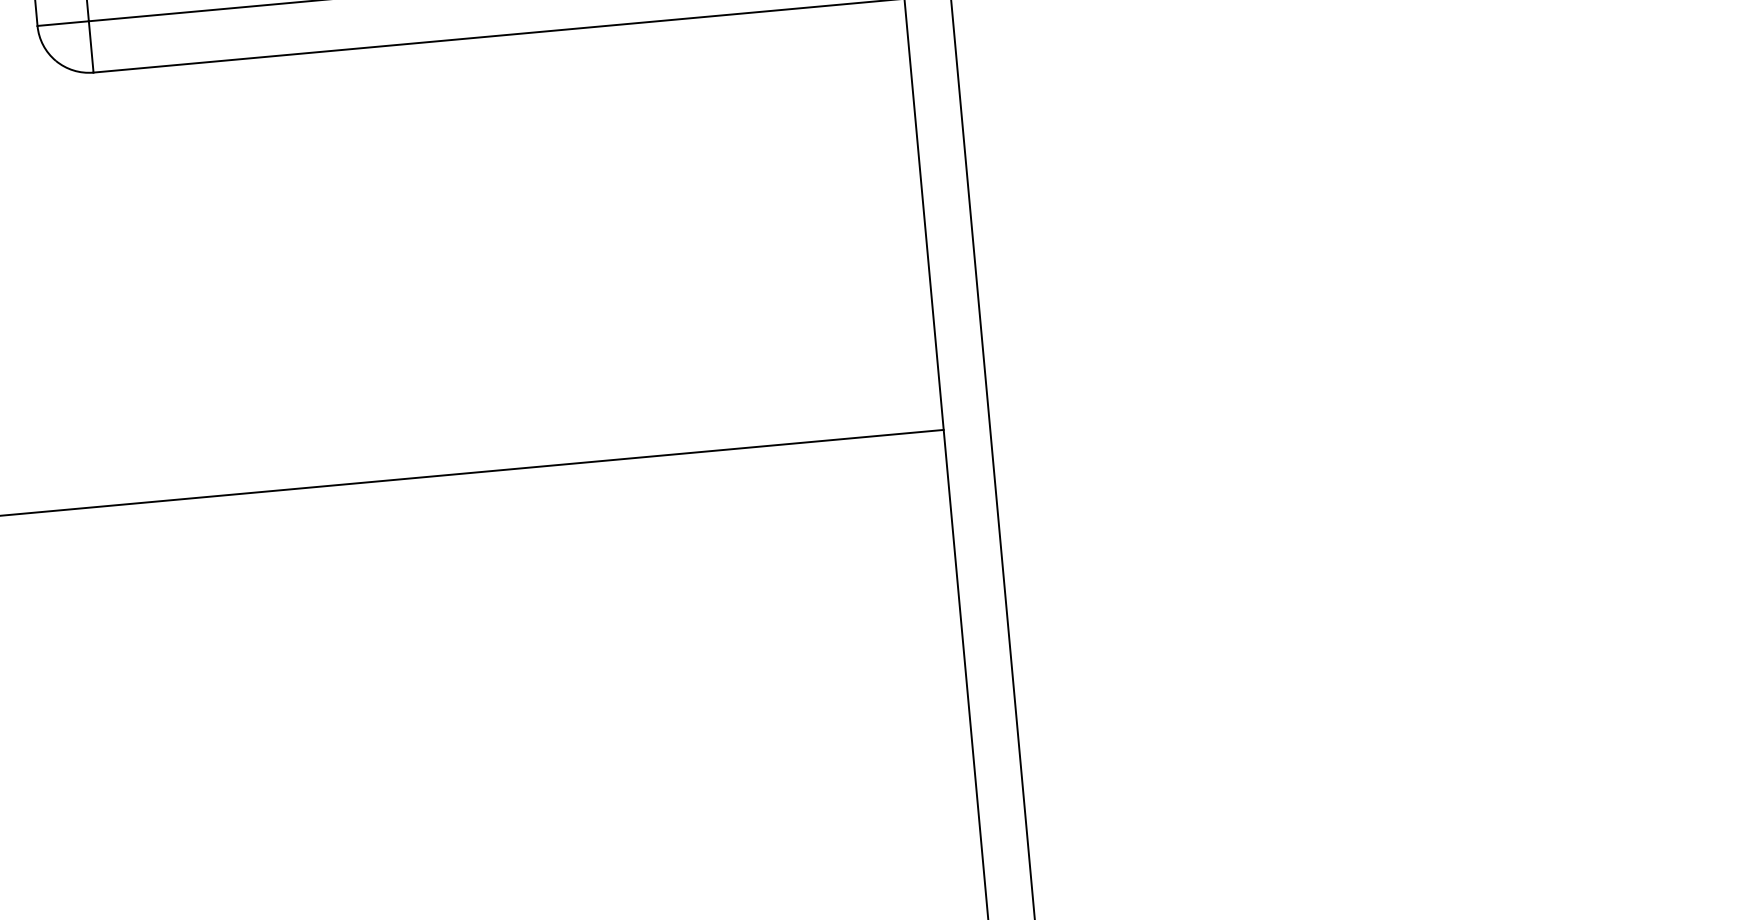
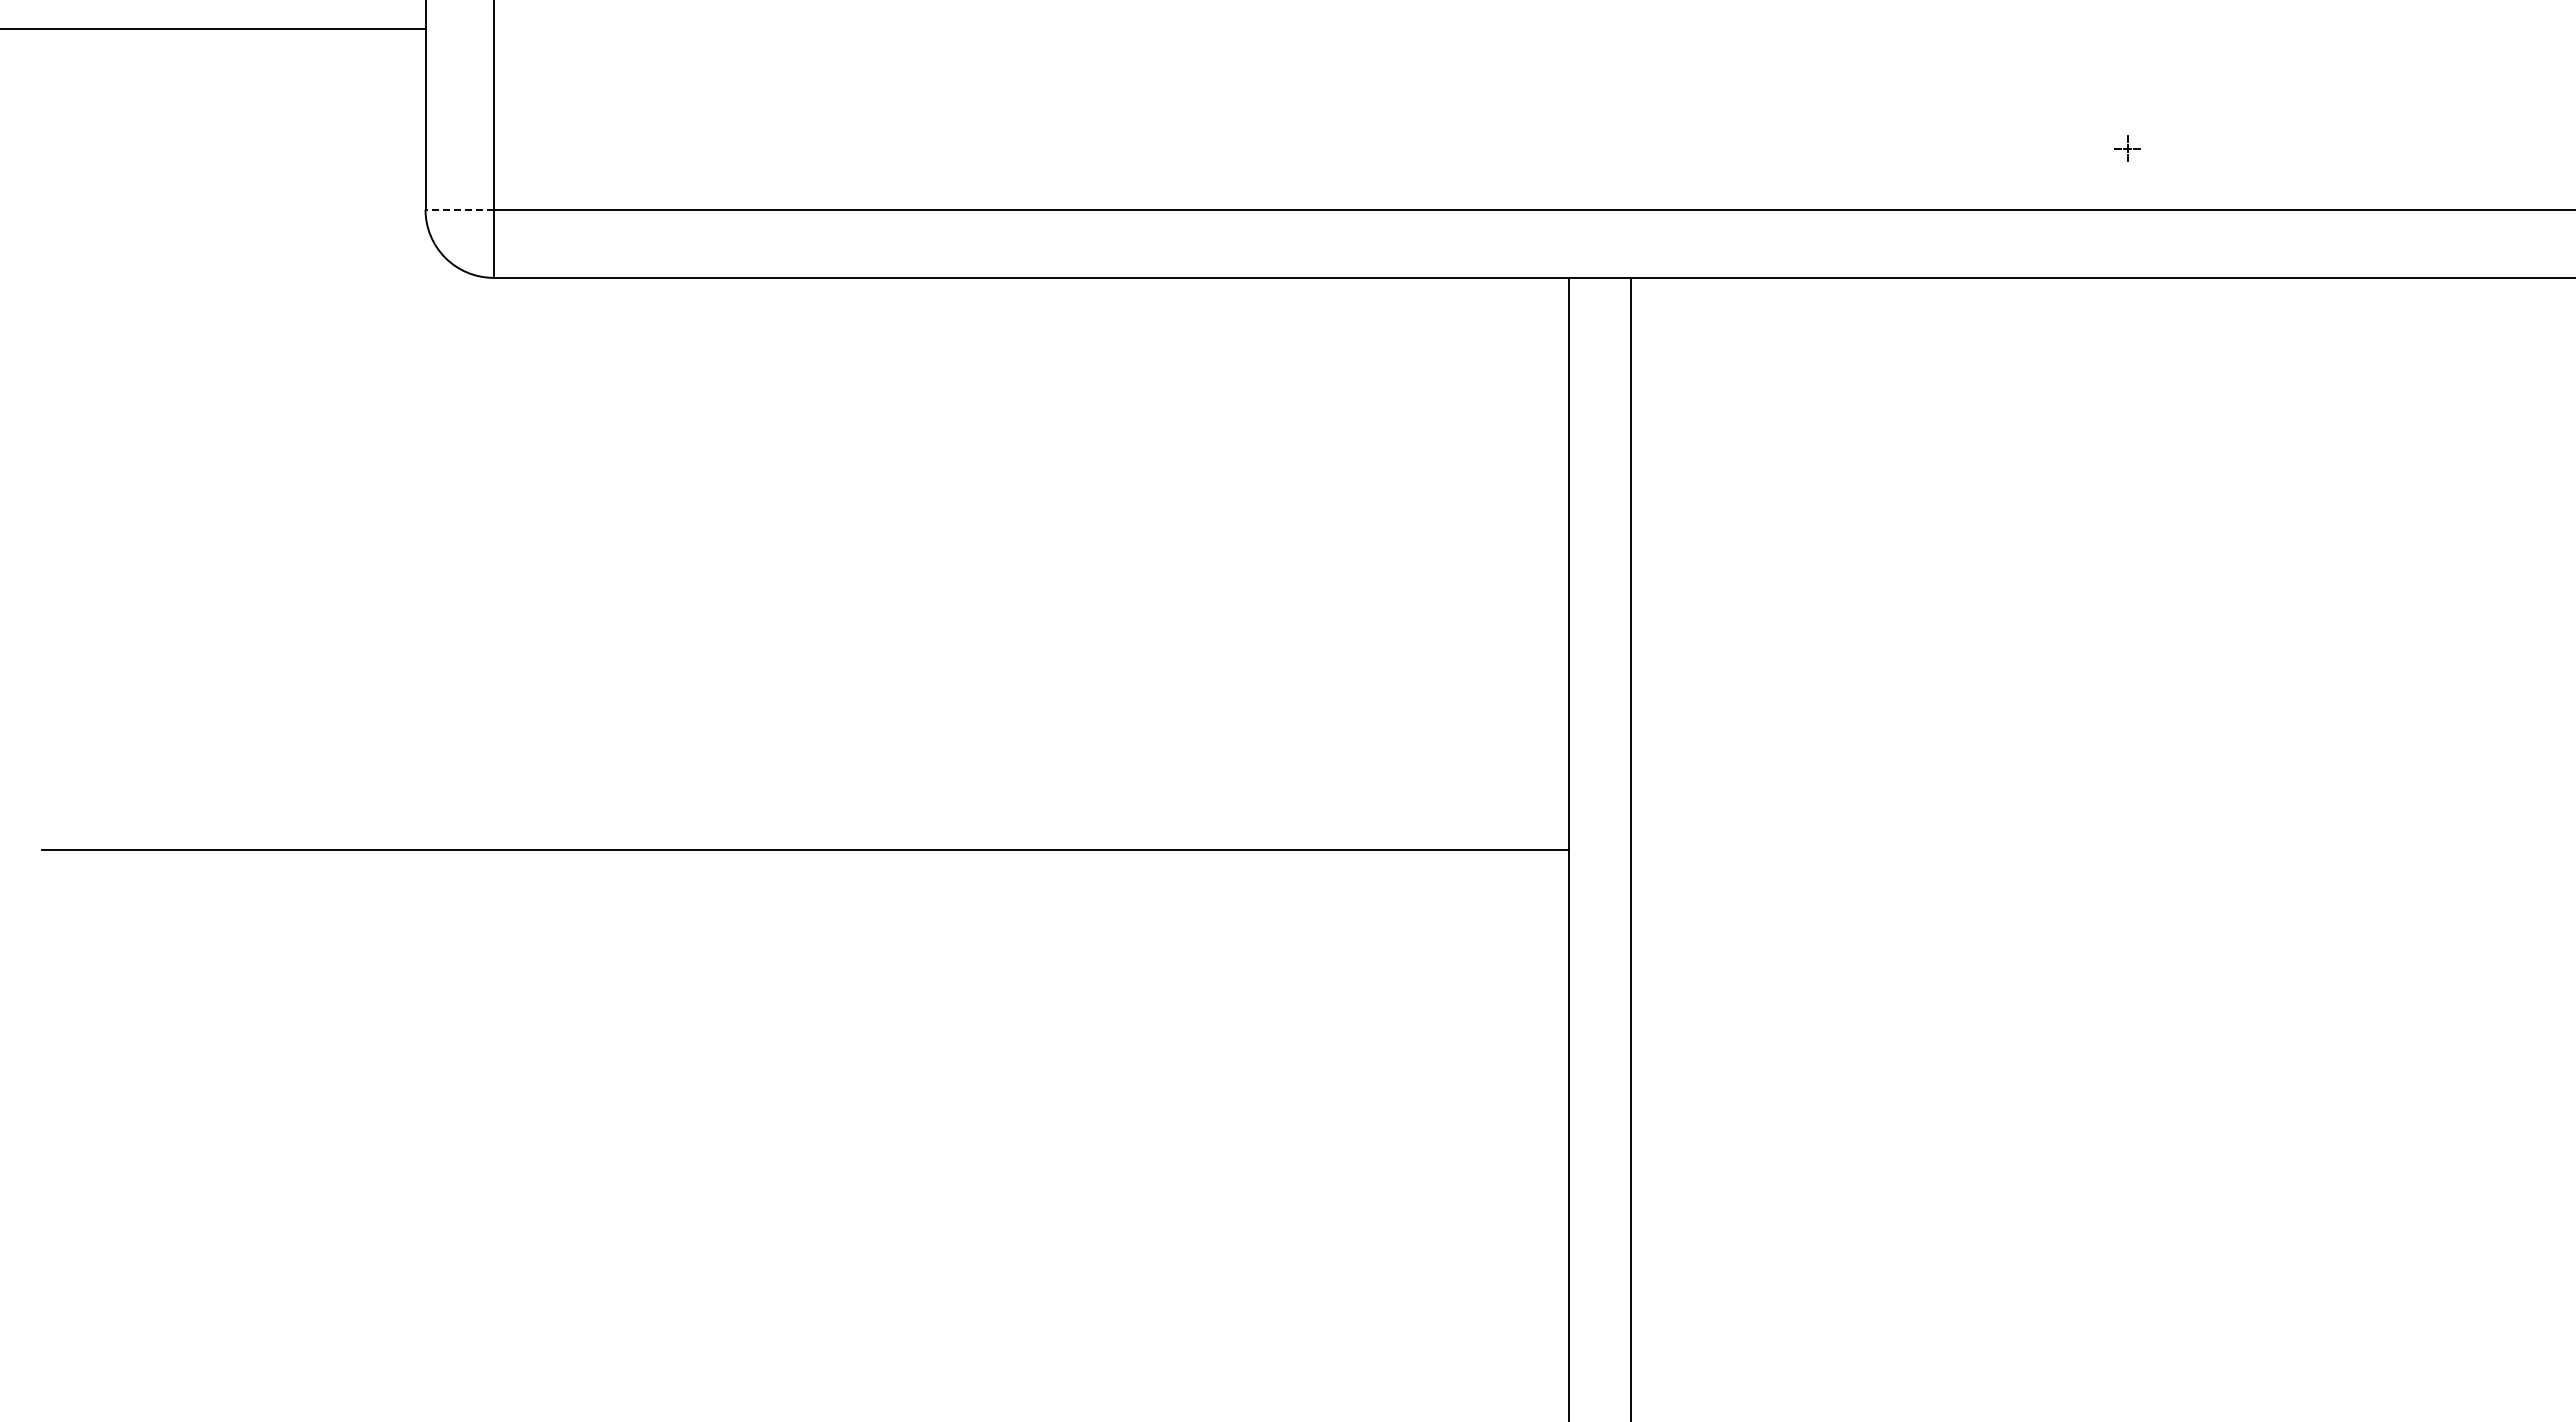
line: (63, 23) -> (459, 209), solid -> dashed

